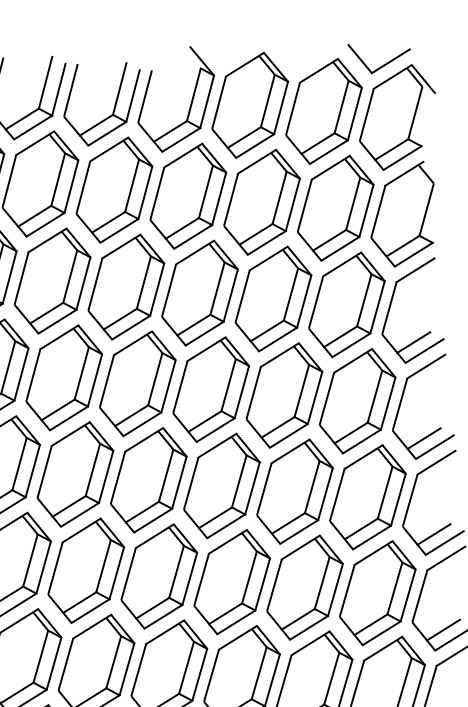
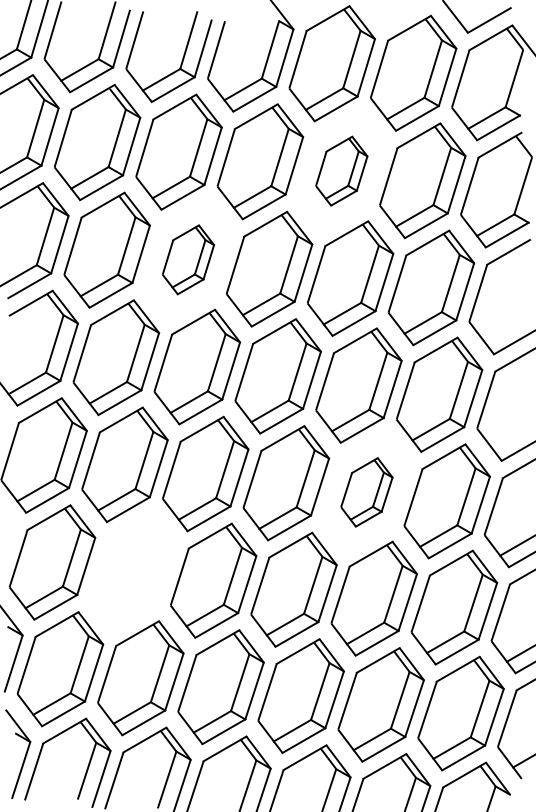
part: (261, 201) -> (341, 170), size x0.6
part: (126, 286) -> (188, 259), size x0.6
line: (413, 342) -> (503, 331), removed
line: (424, 438) -> (511, 438), removed
part: (294, 491) -> (366, 492), size x0.6
part: (85, 570) -> (132, 571), removed

